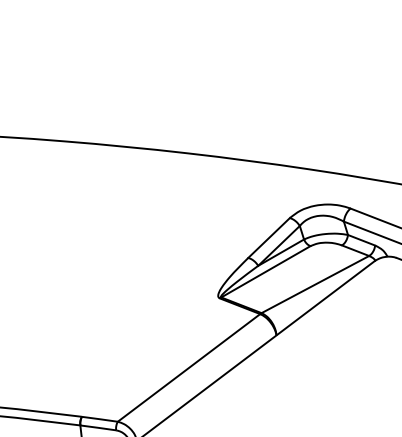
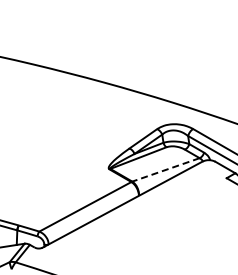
line: (316, 283) -> (166, 169), solid -> dashed

